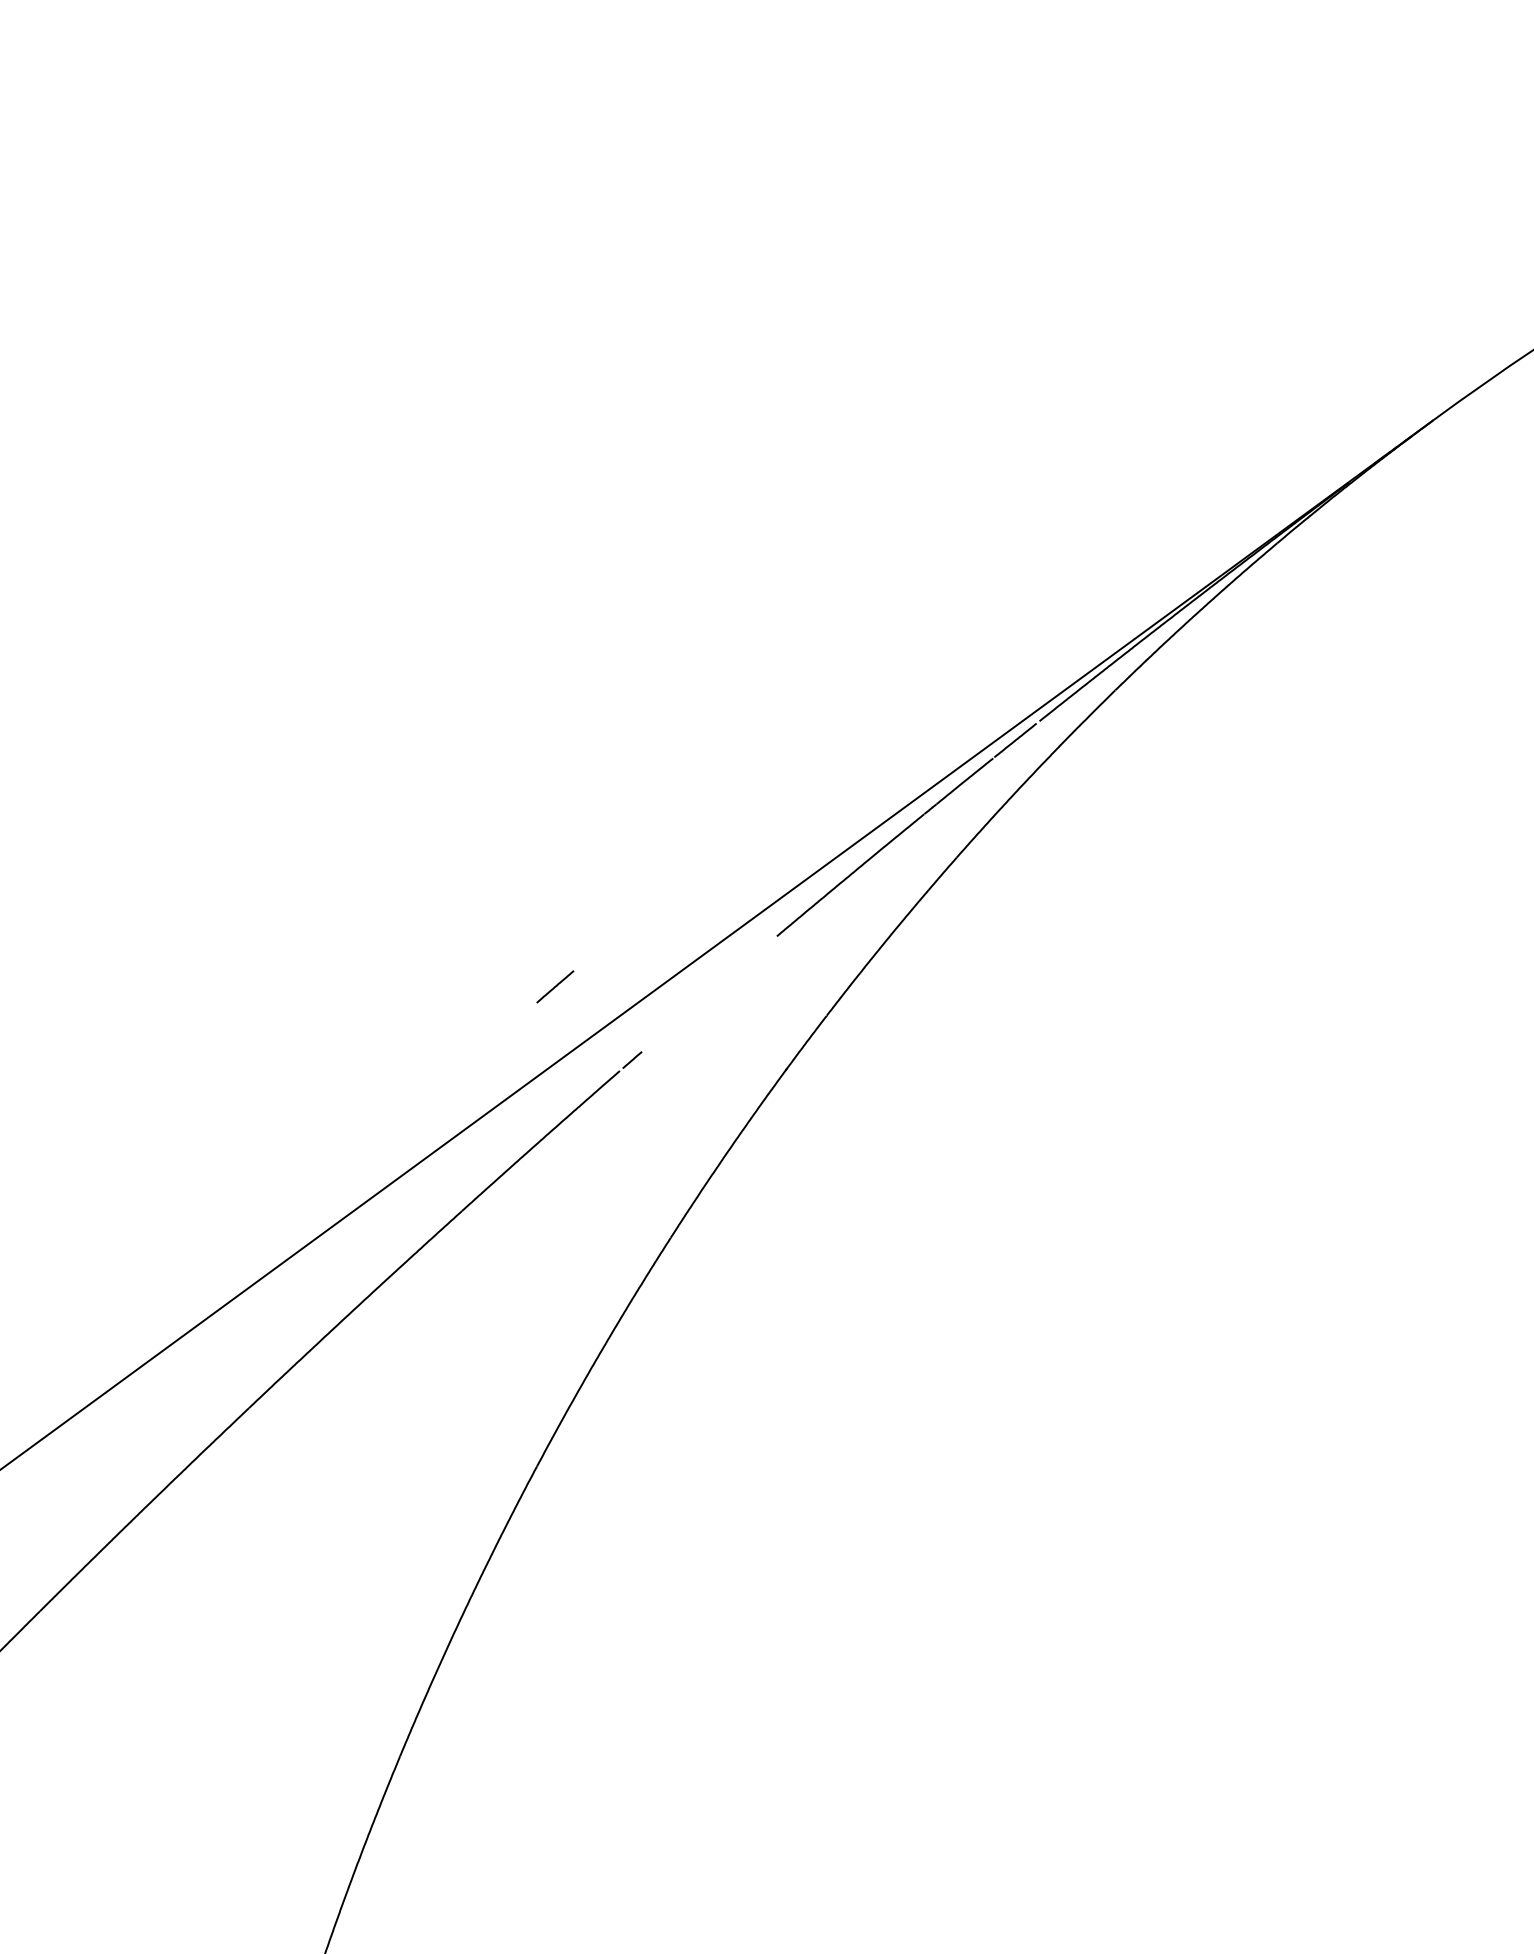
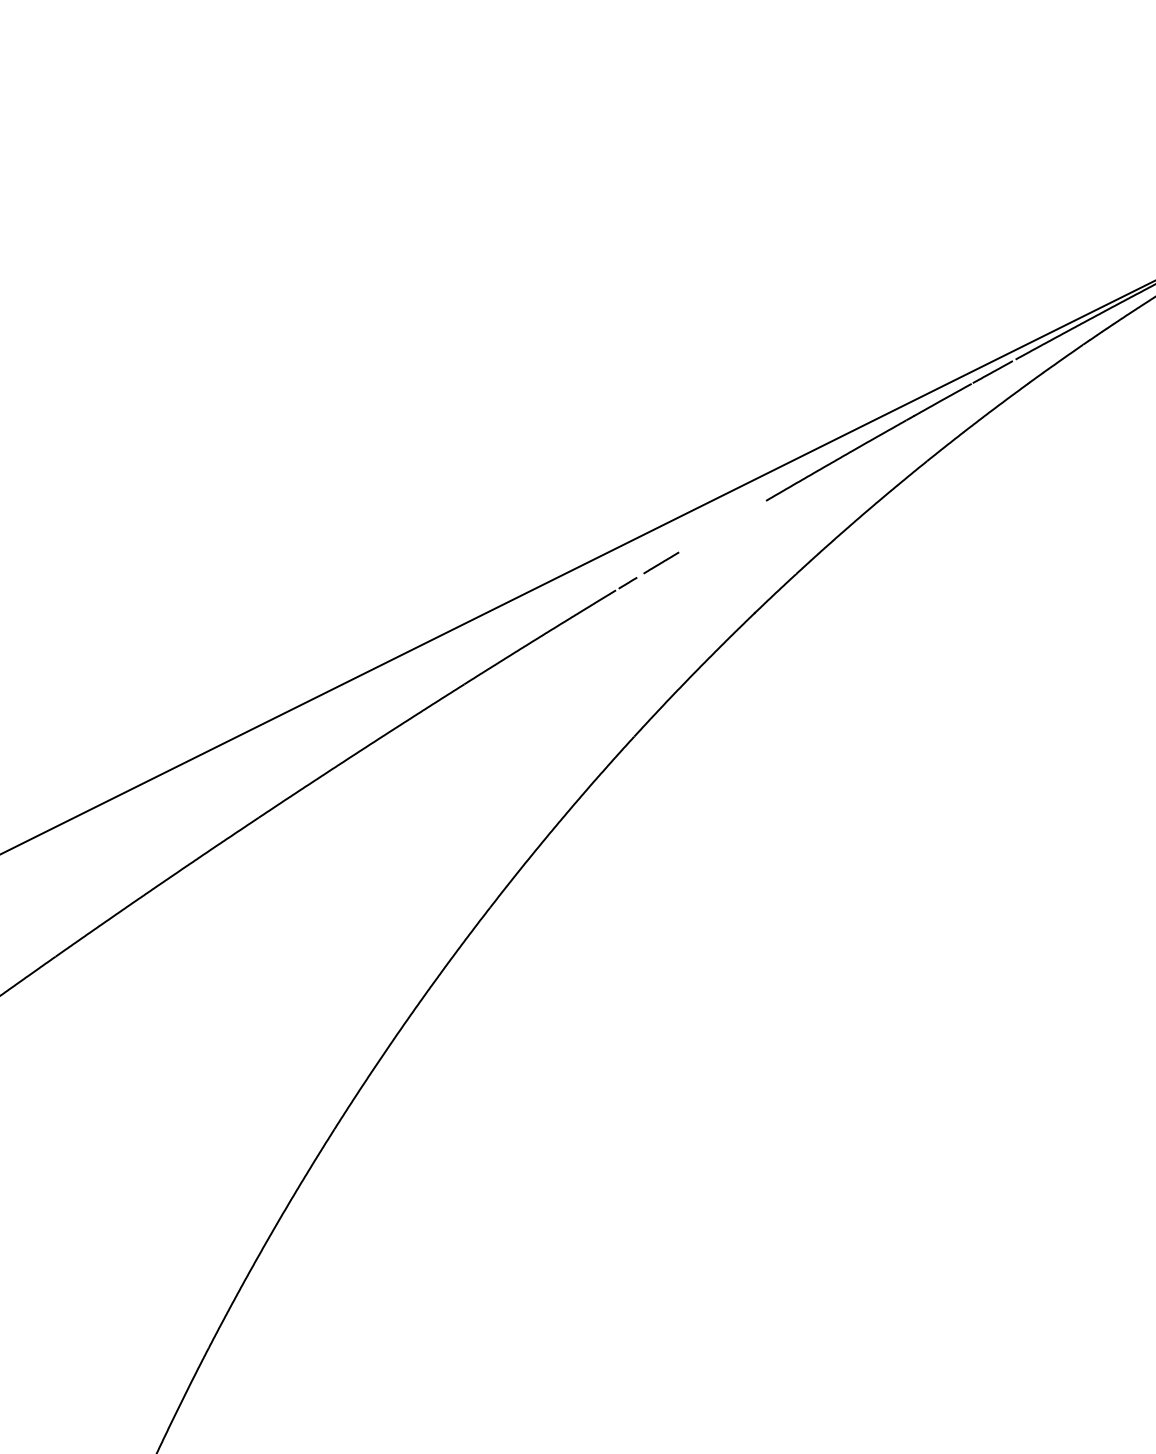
line: (555, 986) -> (661, 562), moved

